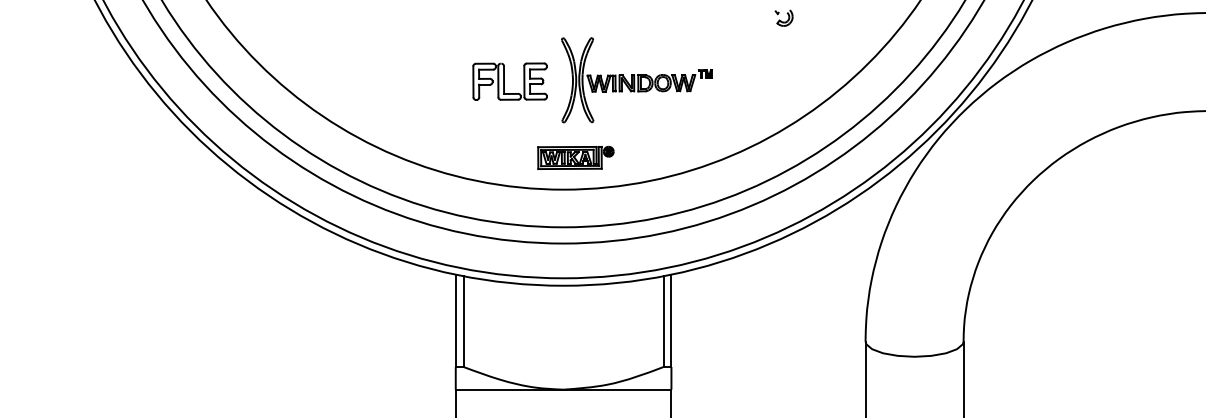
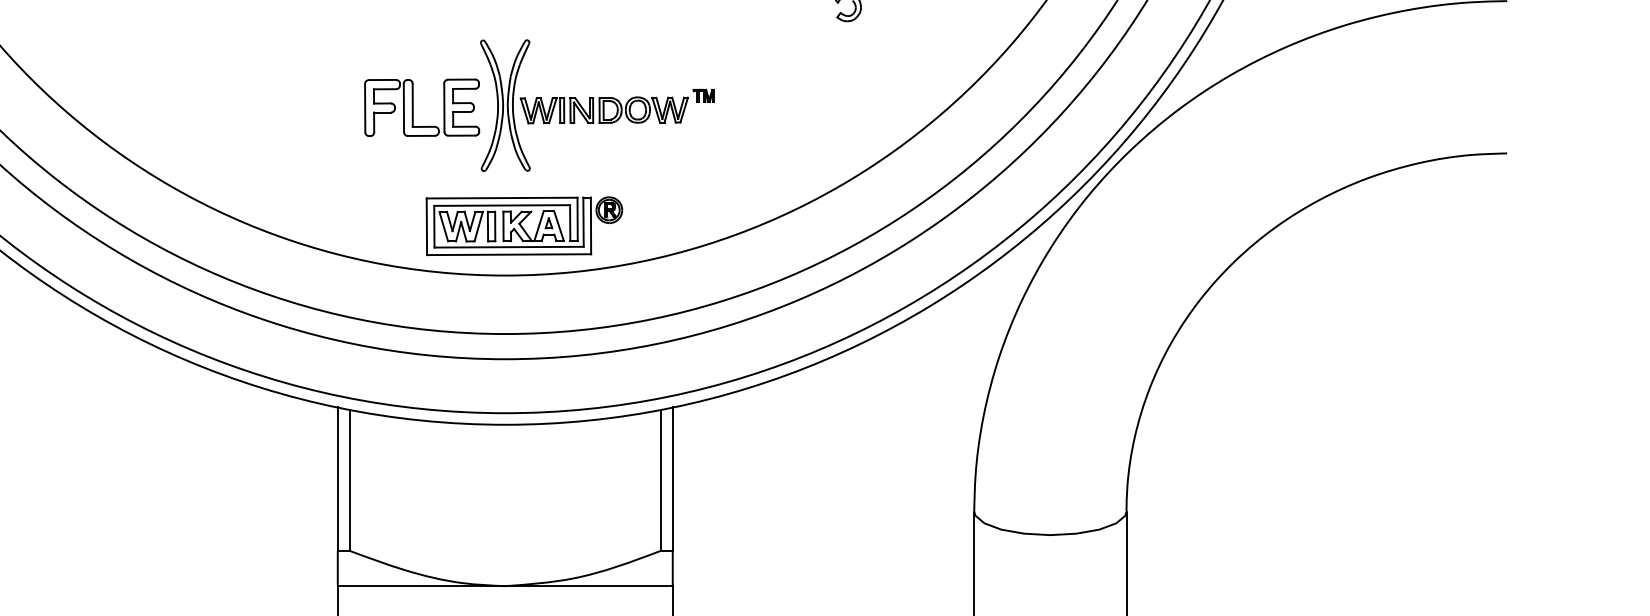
part: (636, 80) -> (596, 106), moved
part: (575, 157) -> (523, 225), size x1.67

